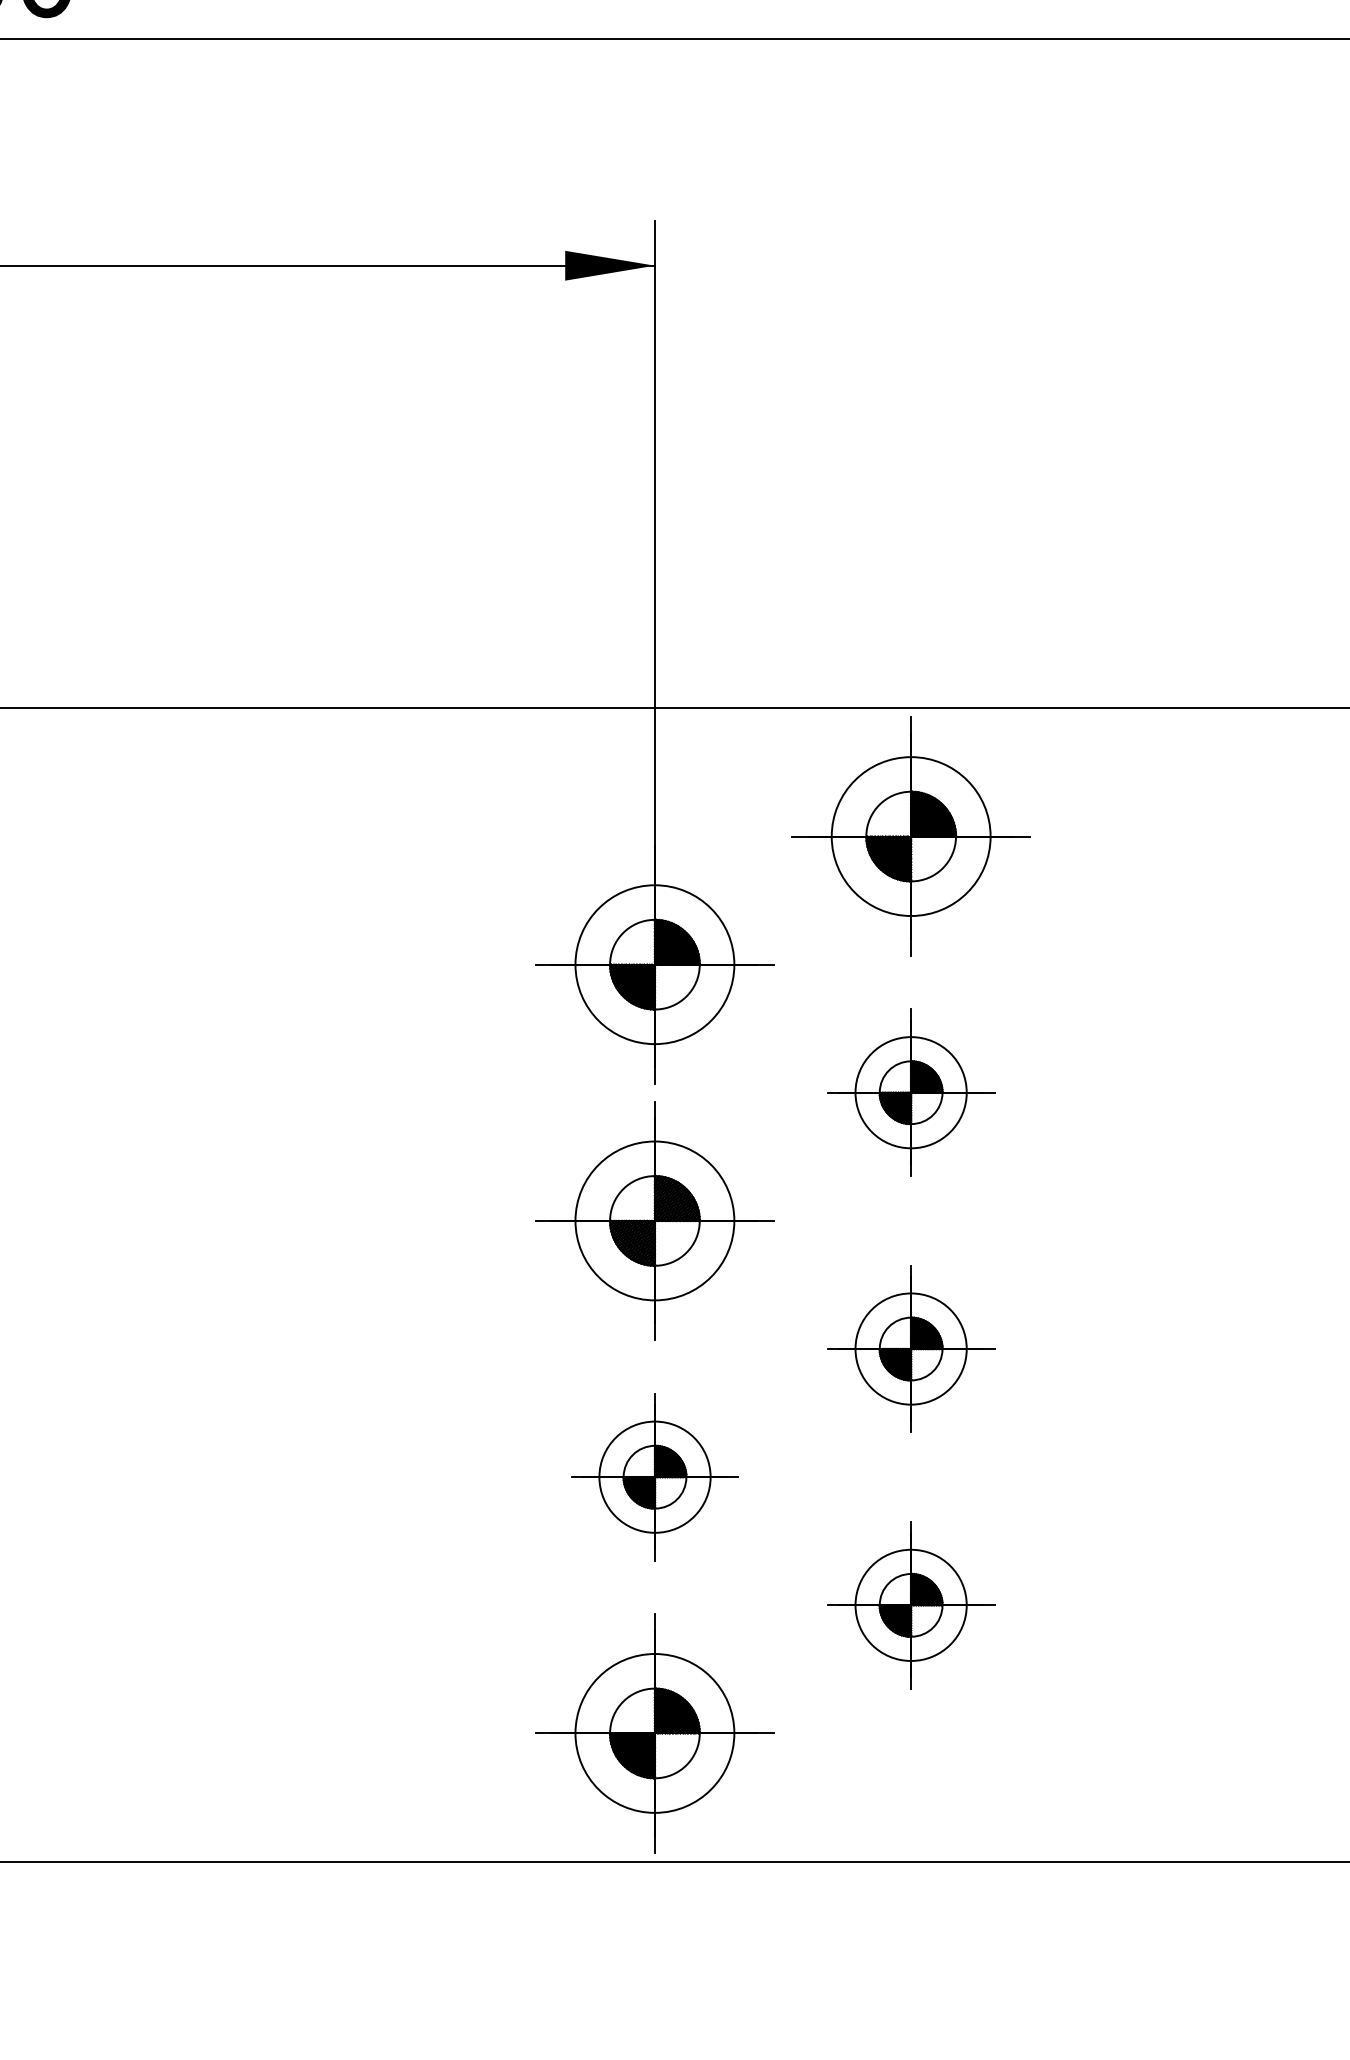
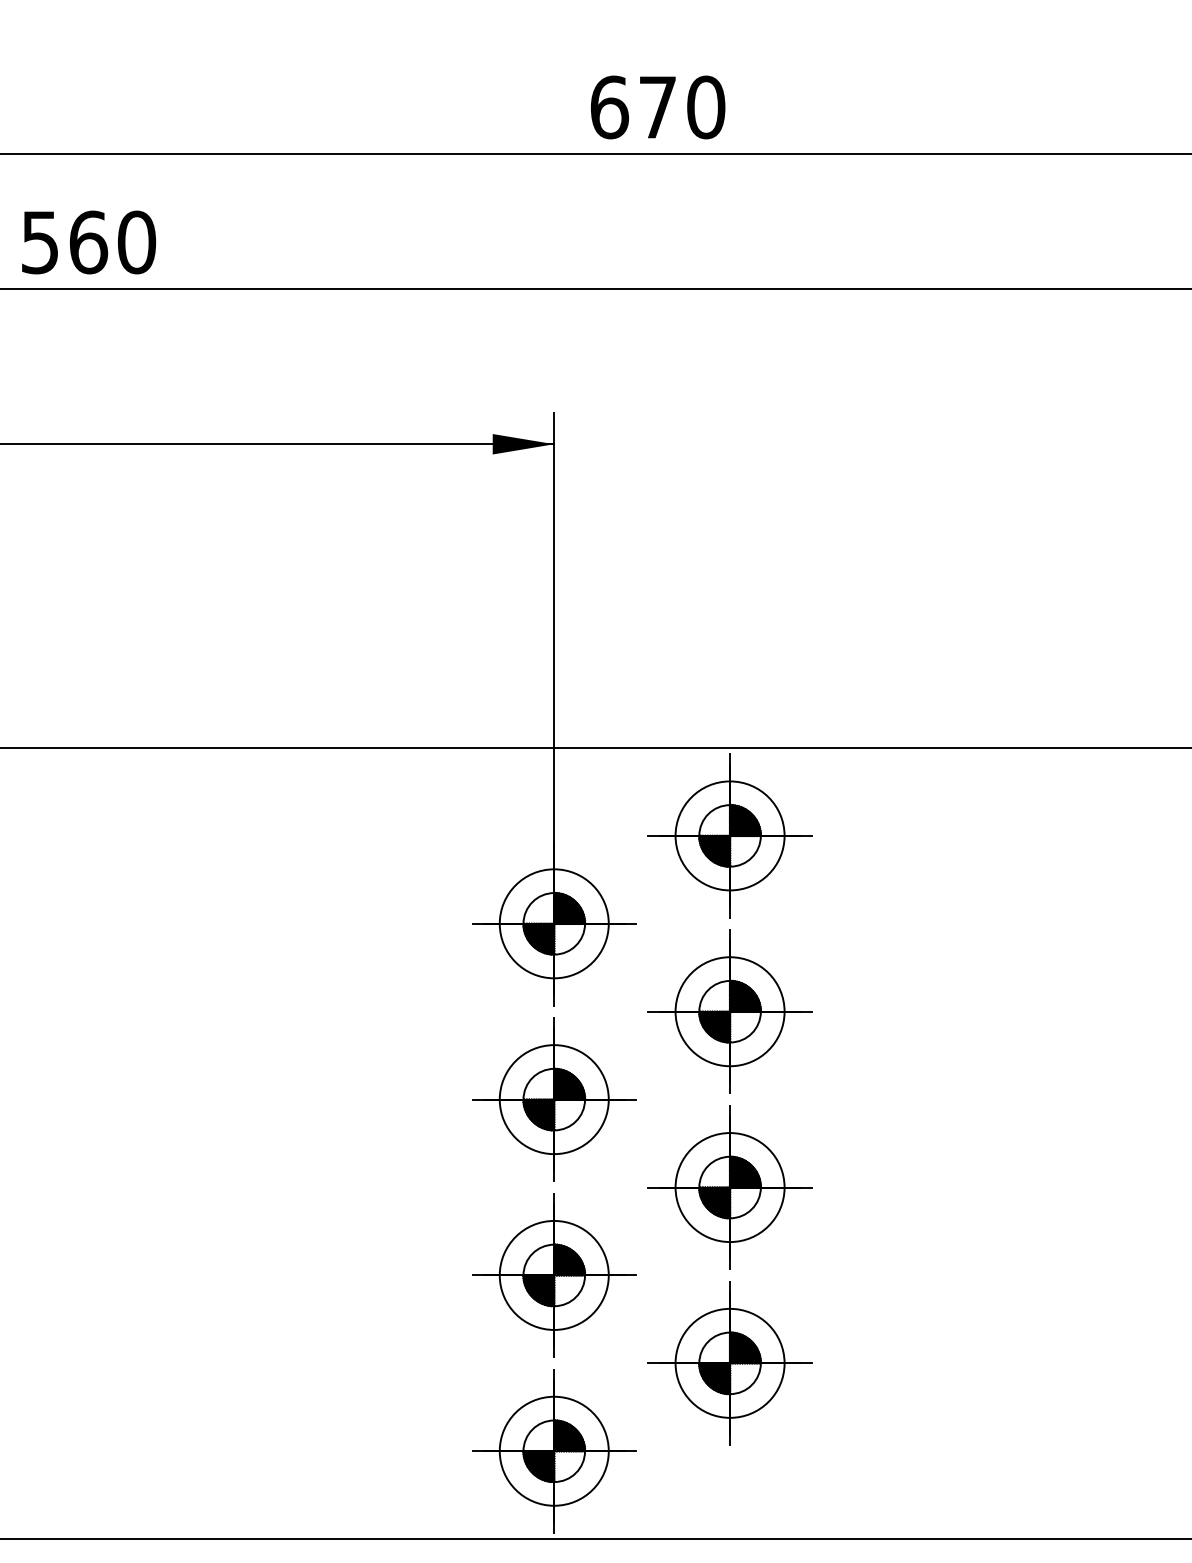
part: (910, 1092) -> (729, 1011), size x1.43
part: (910, 1349) -> (729, 1187), size x1.43
part: (655, 1477) -> (554, 1275), size x1.43
part: (910, 1605) -> (729, 1363), size x1.43

